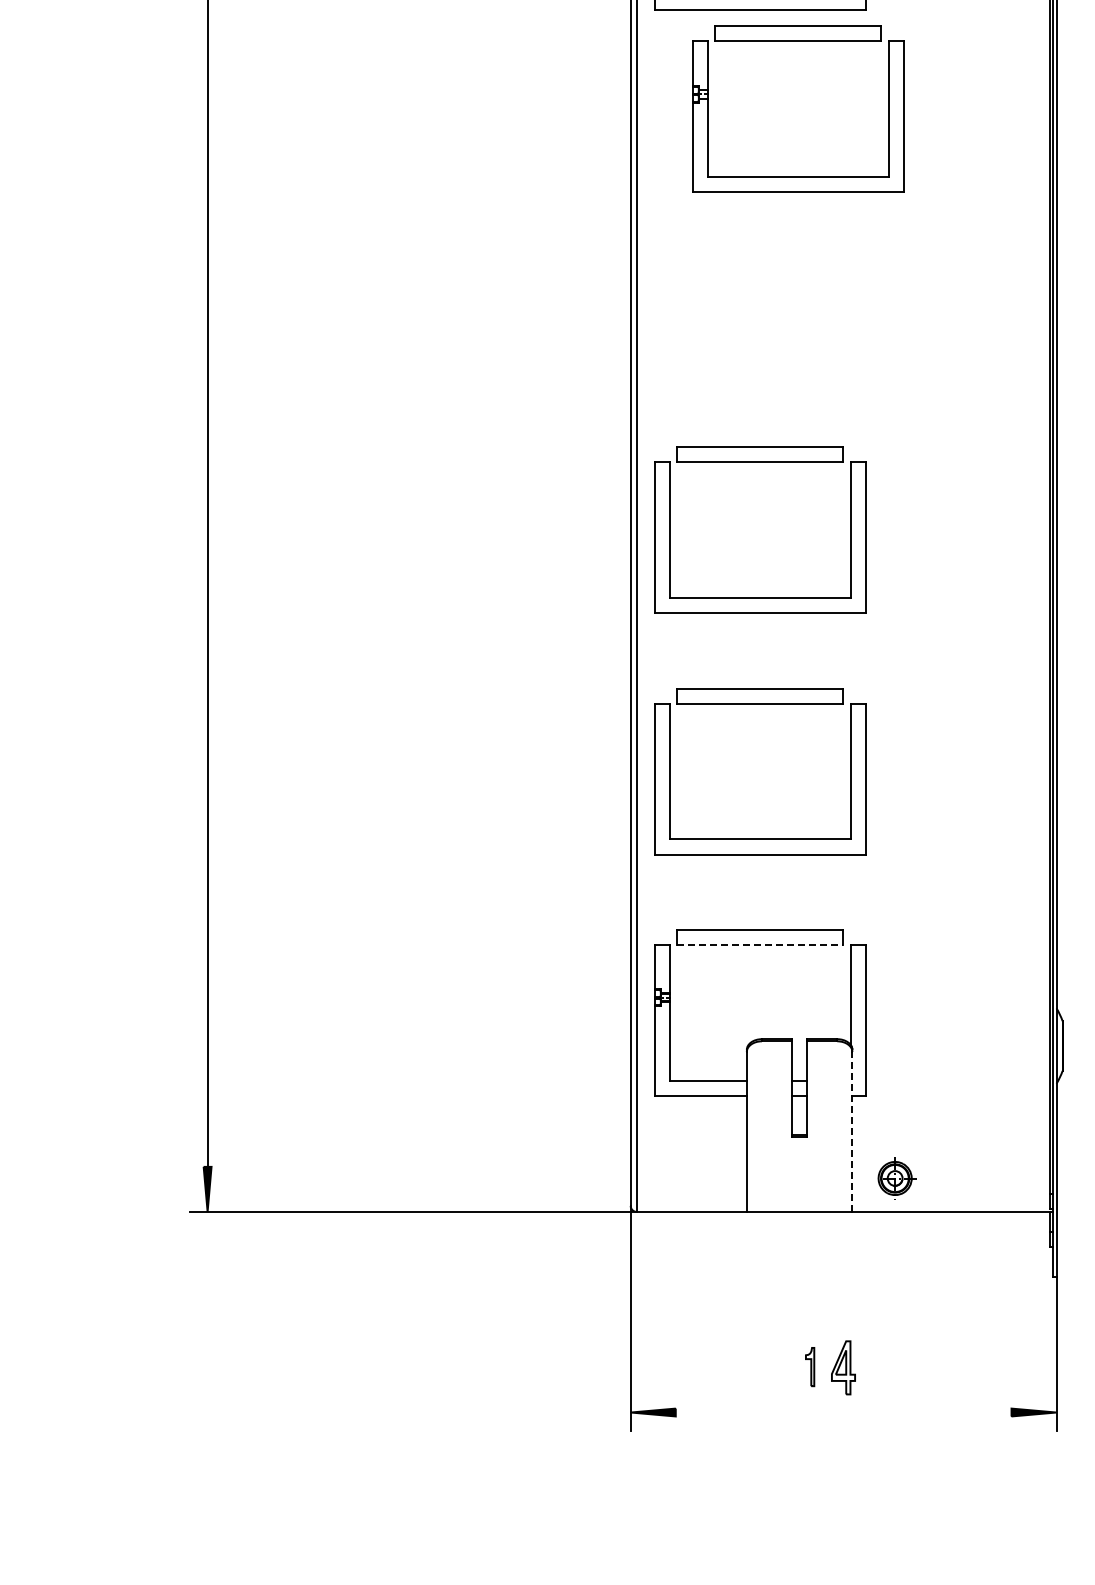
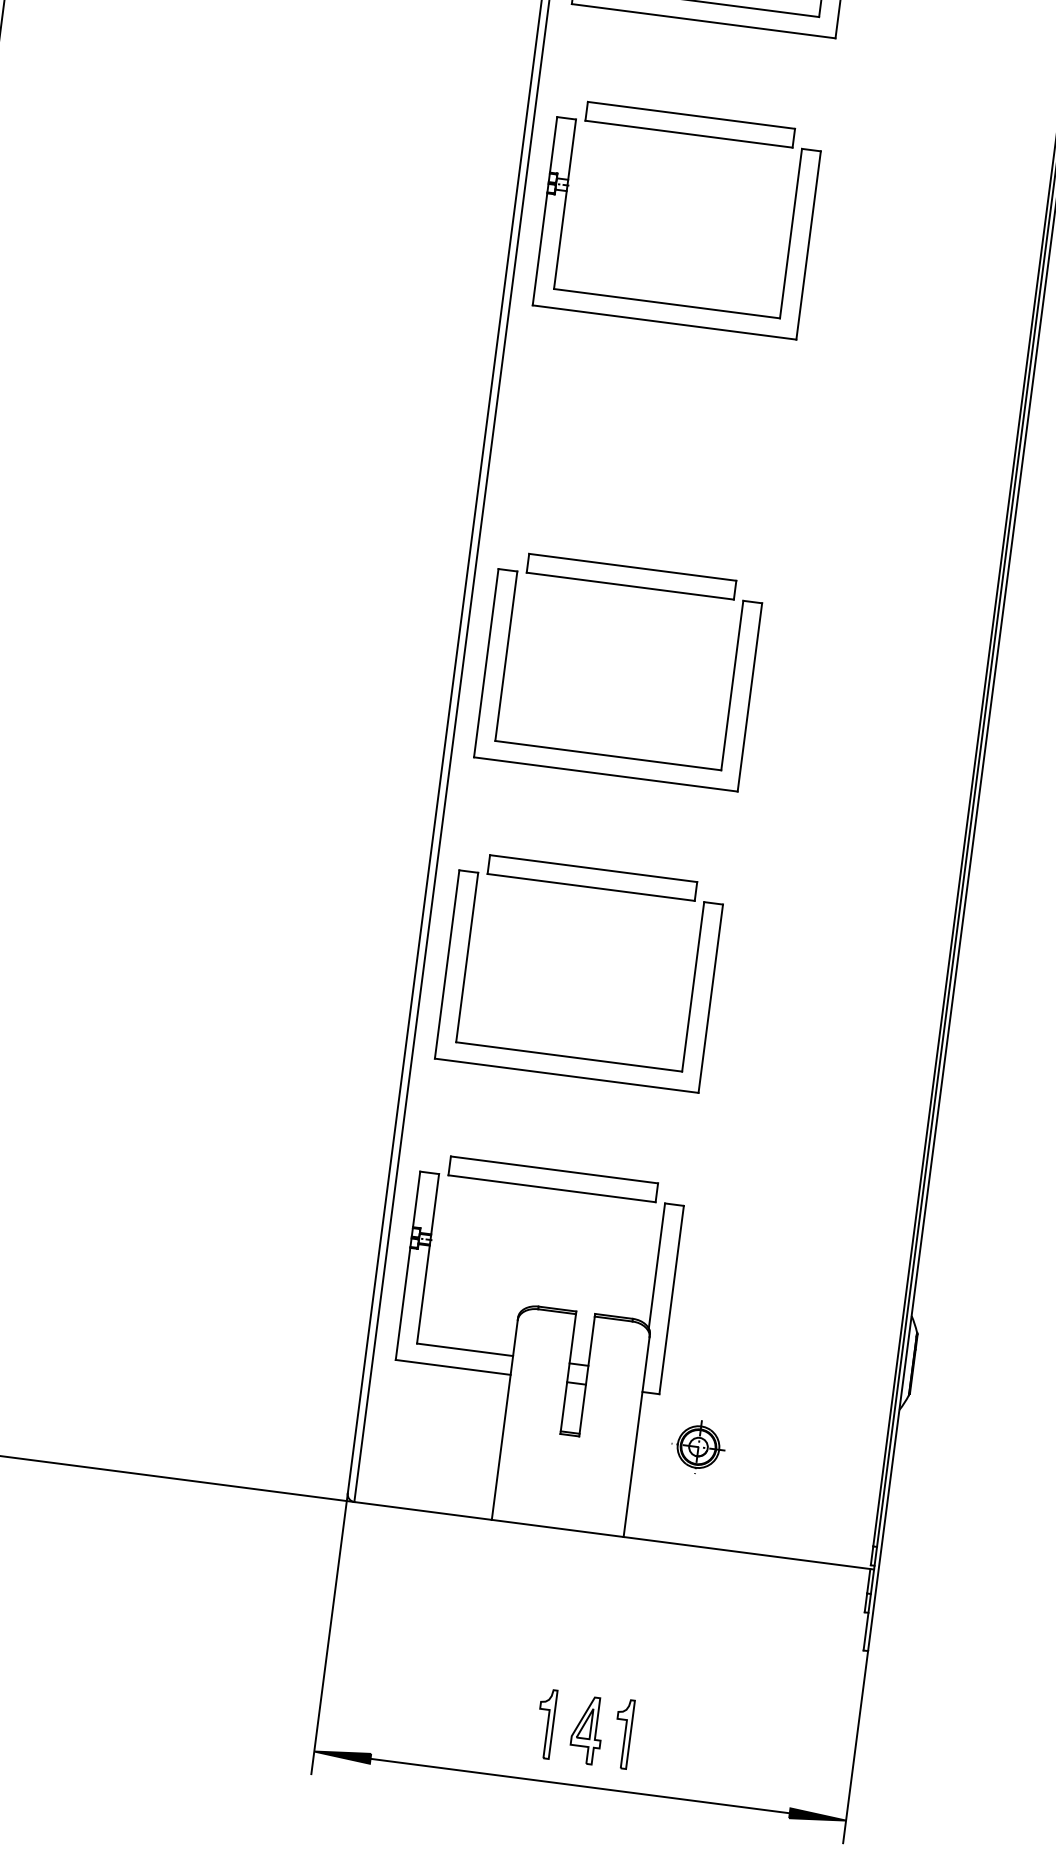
part: (798, 41) -> (689, 134), moved
line: (760, 945) -> (552, 1189), dashed -> solid
line: (852, 1131) -> (636, 1436), dashed -> solid
part: (896, 1178) -> (700, 1447), moved
part: (809, 1366) -> (545, 1723), size x1.43
part: (871, 1366) -> (622, 1733), added
line: (843, 1412) -> (580, 1786), added

